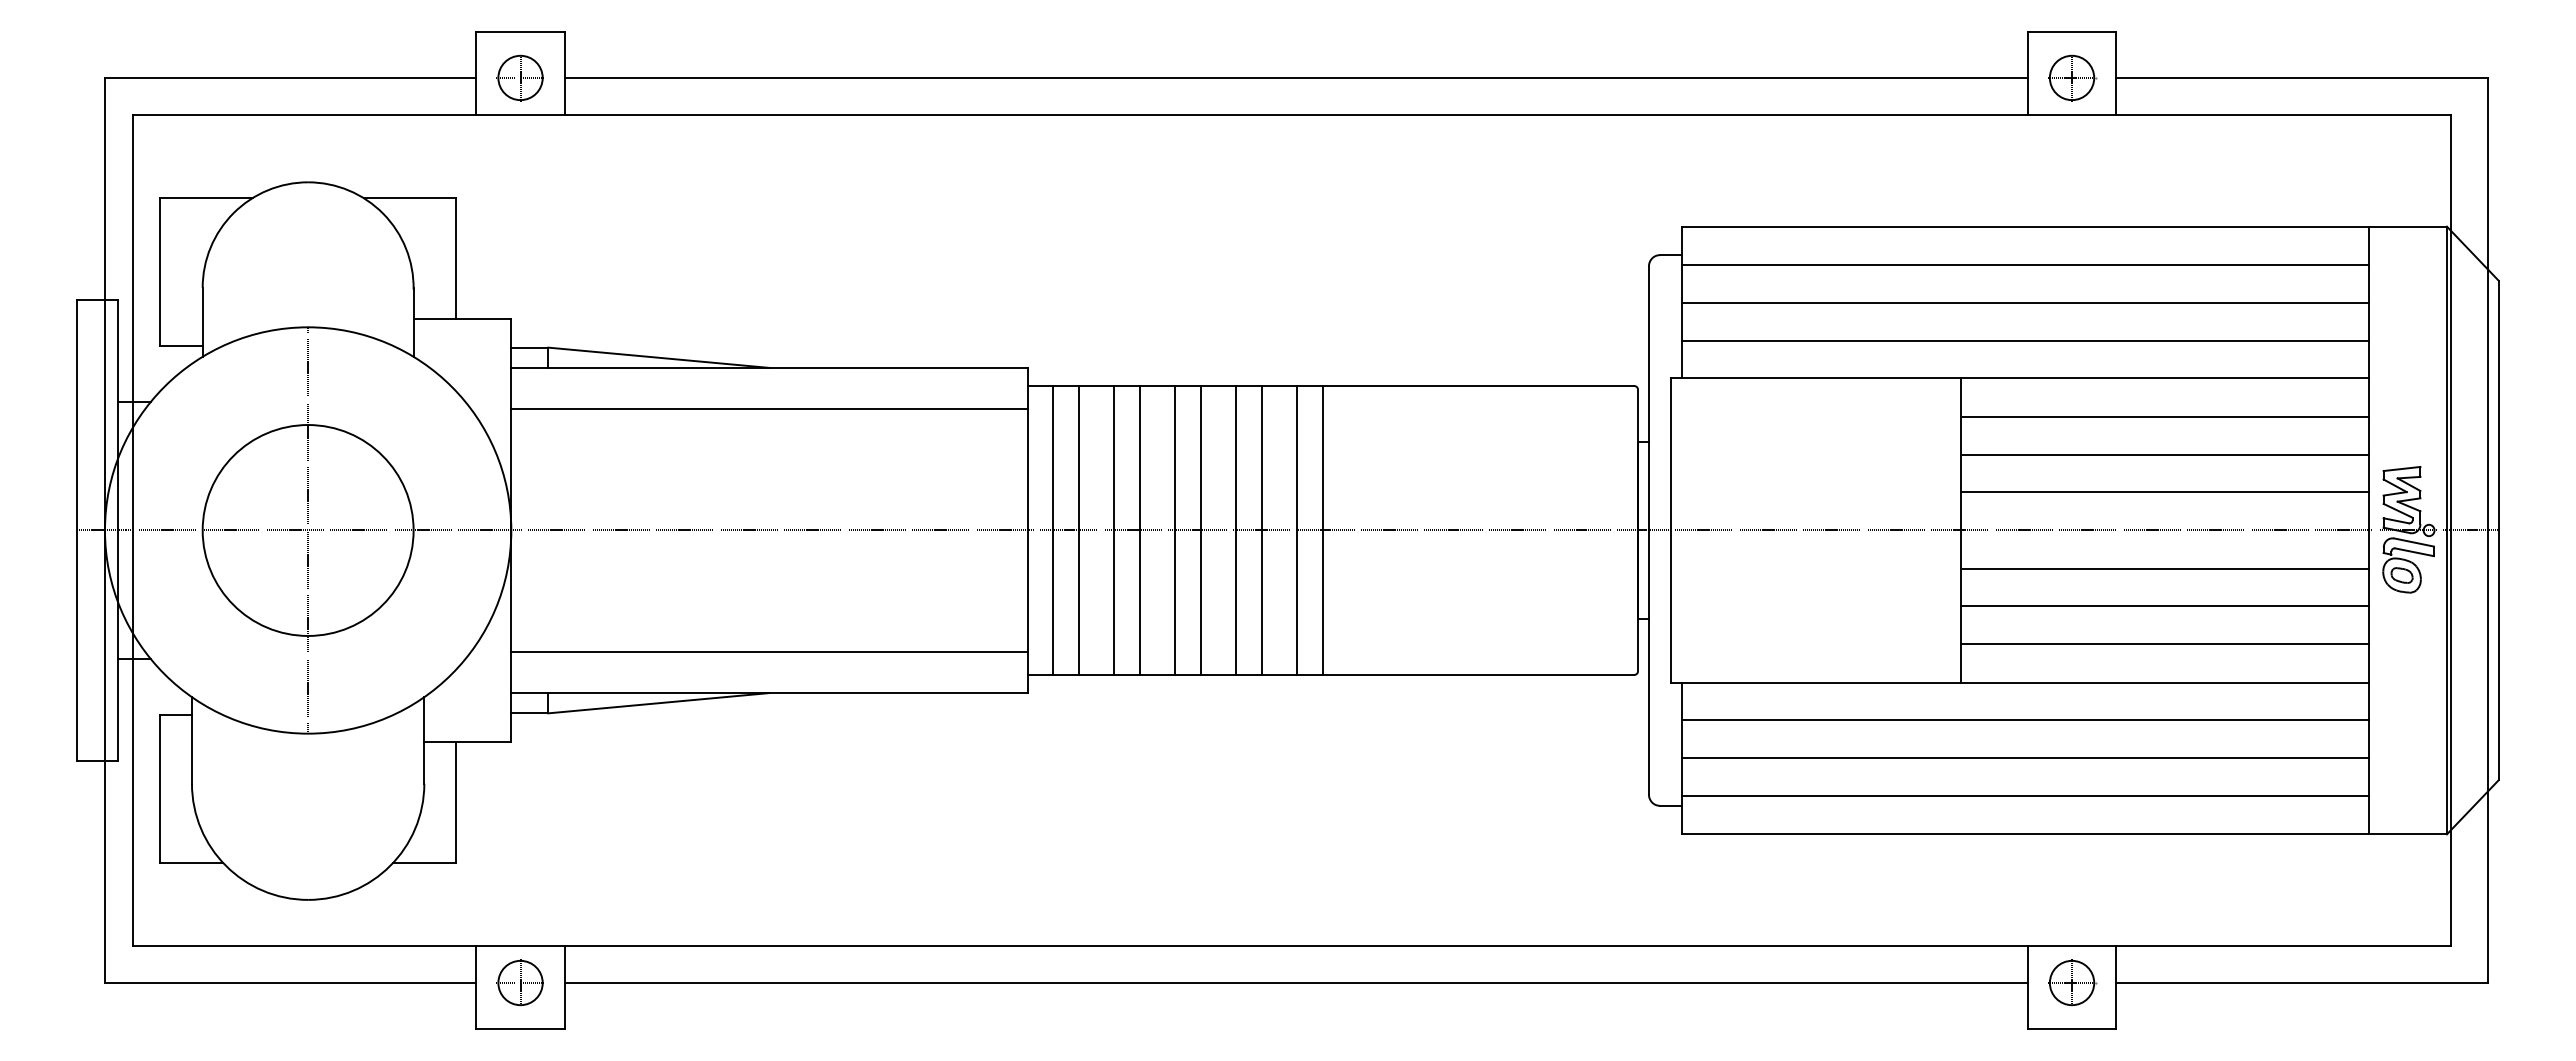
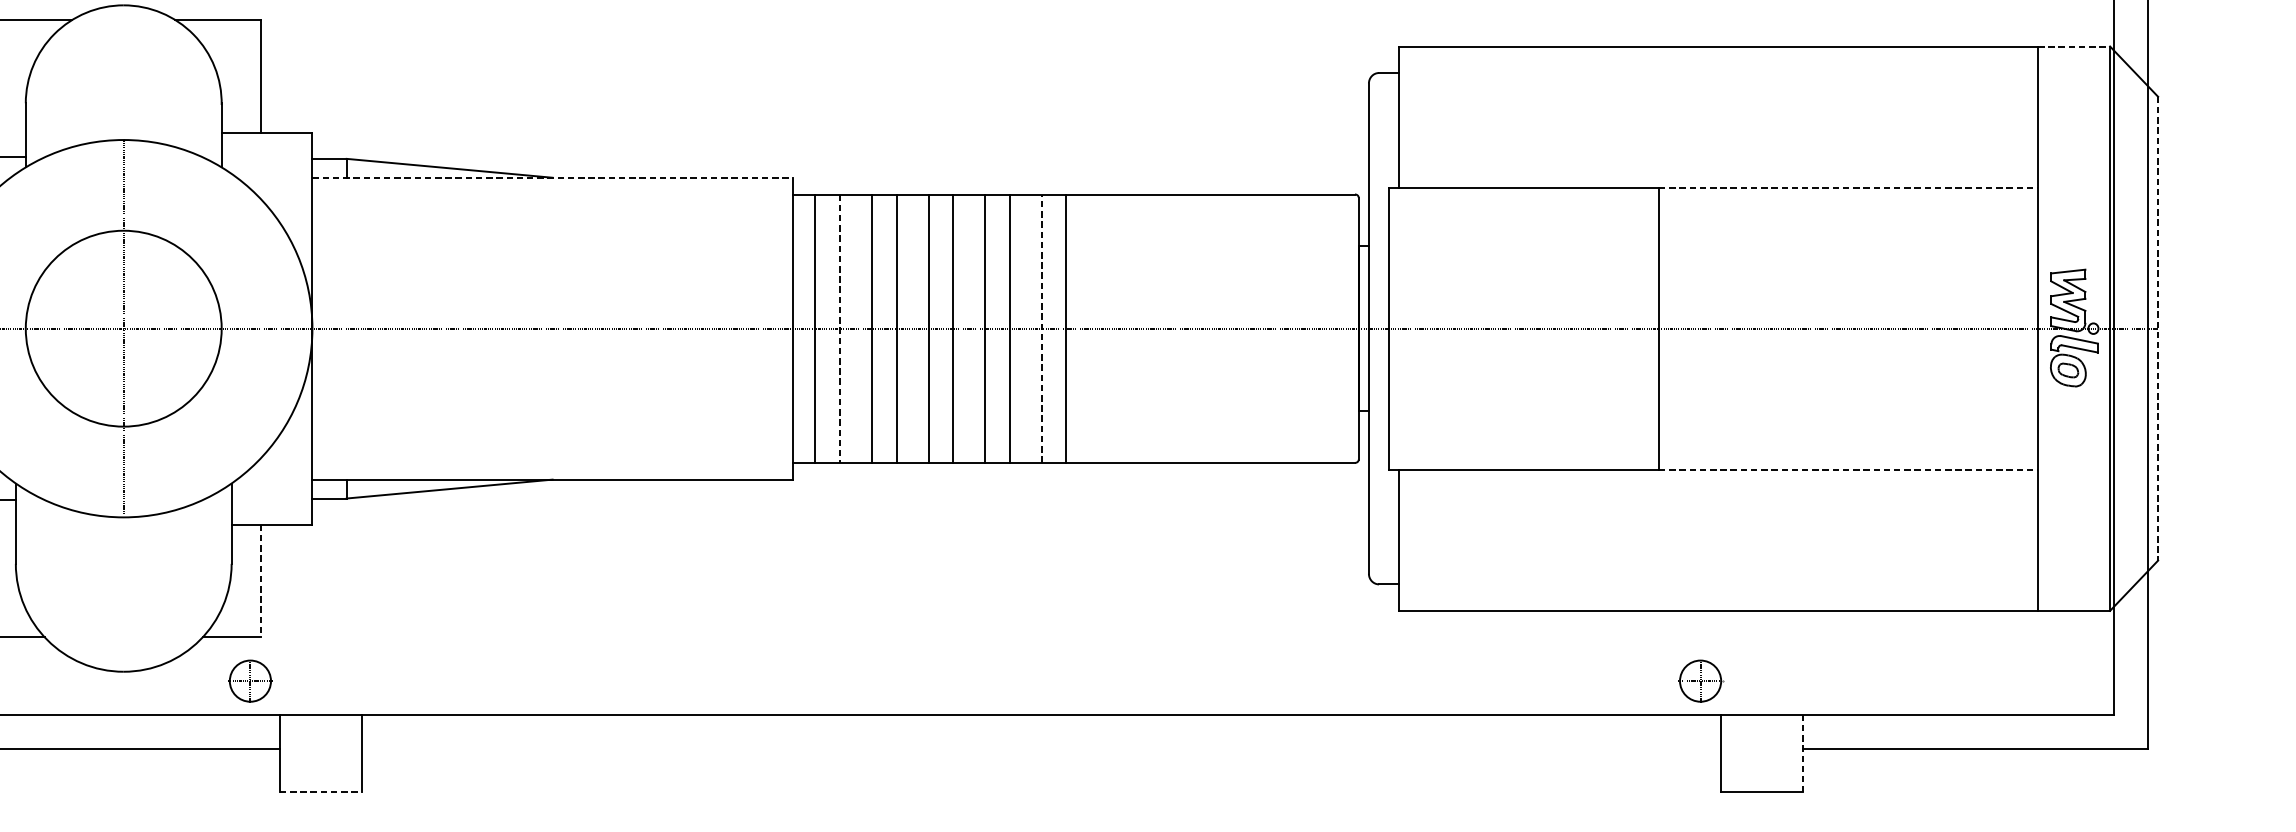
line: (2408, 226) -> (2074, 46), solid -> dashed
line: (2025, 264) -> (1718, 81), removed
line: (2025, 302) -> (1718, 116), removed
line: (2025, 340) -> (1718, 152), removed
line: (769, 367) -> (552, 177), solid -> dashed
line: (2165, 378) -> (1848, 187), solid -> dashed
line: (769, 408) -> (552, 215), removed
line: (2165, 416) -> (1848, 222), removed
line: (2165, 454) -> (1848, 258), removed
line: (2165, 492) -> (1848, 293), removed
line: (1079, 530) -> (840, 328), solid -> dashed
line: (1296, 530) -> (1041, 328), solid -> dashed
line: (2498, 530) -> (2157, 328), solid -> dashed
line: (2165, 568) -> (1848, 363), removed
line: (2165, 606) -> (1848, 399), removed
line: (2165, 644) -> (1848, 434), removed
line: (769, 652) -> (552, 442), removed
line: (2165, 682) -> (1848, 469), solid -> dashed
line: (2025, 720) -> (1718, 505), removed
line: (2025, 758) -> (1718, 540), removed
line: (2025, 796) -> (1718, 575), removed
line: (455, 802) -> (260, 581), solid -> dashed
part: (519, 982) -> (249, 680), moved
part: (2072, 982) -> (1701, 680), moved
line: (1295, 983) -> (1040, 749), removed
line: (2116, 987) -> (1803, 753), solid -> dashed
line: (521, 1029) -> (321, 792), solid -> dashed

